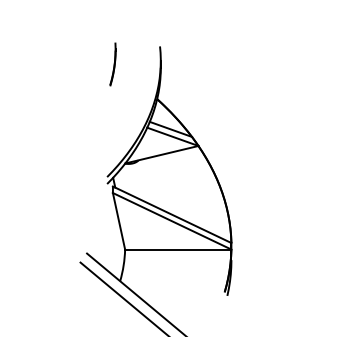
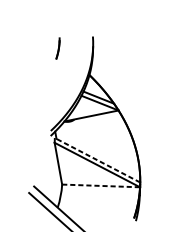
part: (112, 64) -> (57, 48), size x0.7
line: (172, 214) -> (97, 160), solid -> dashed
line: (178, 249) -> (101, 185), solid -> dashed

